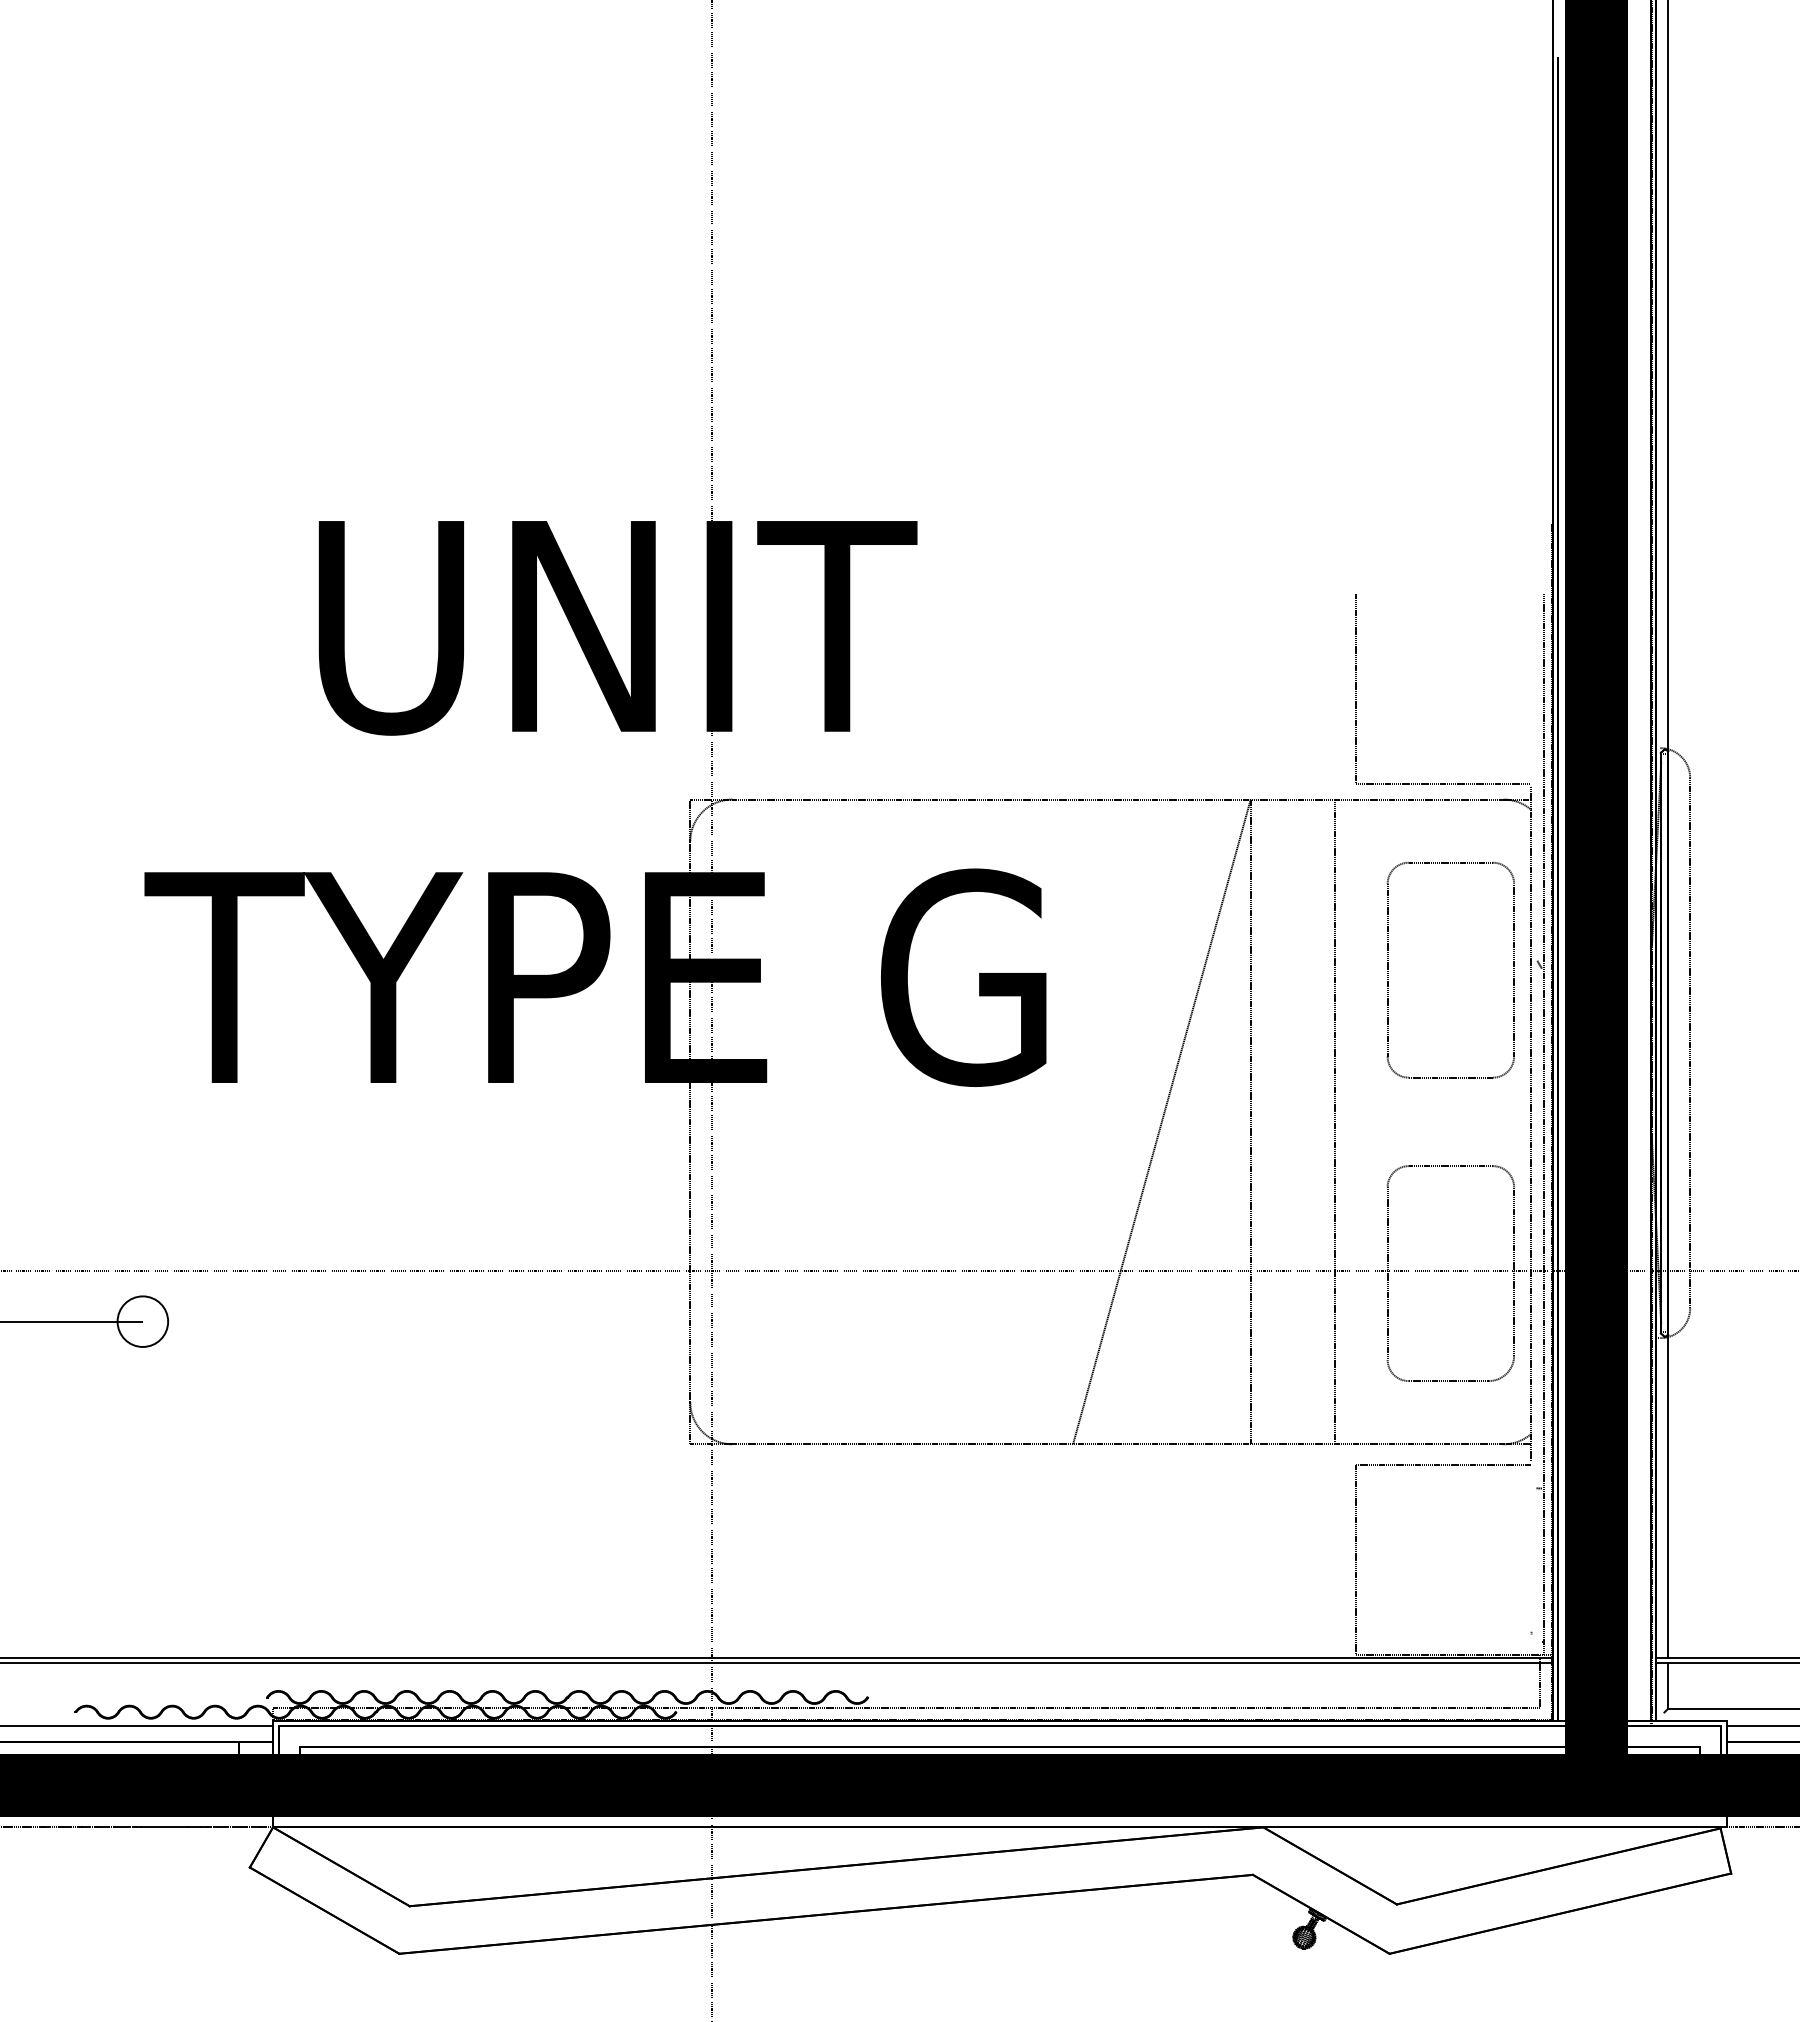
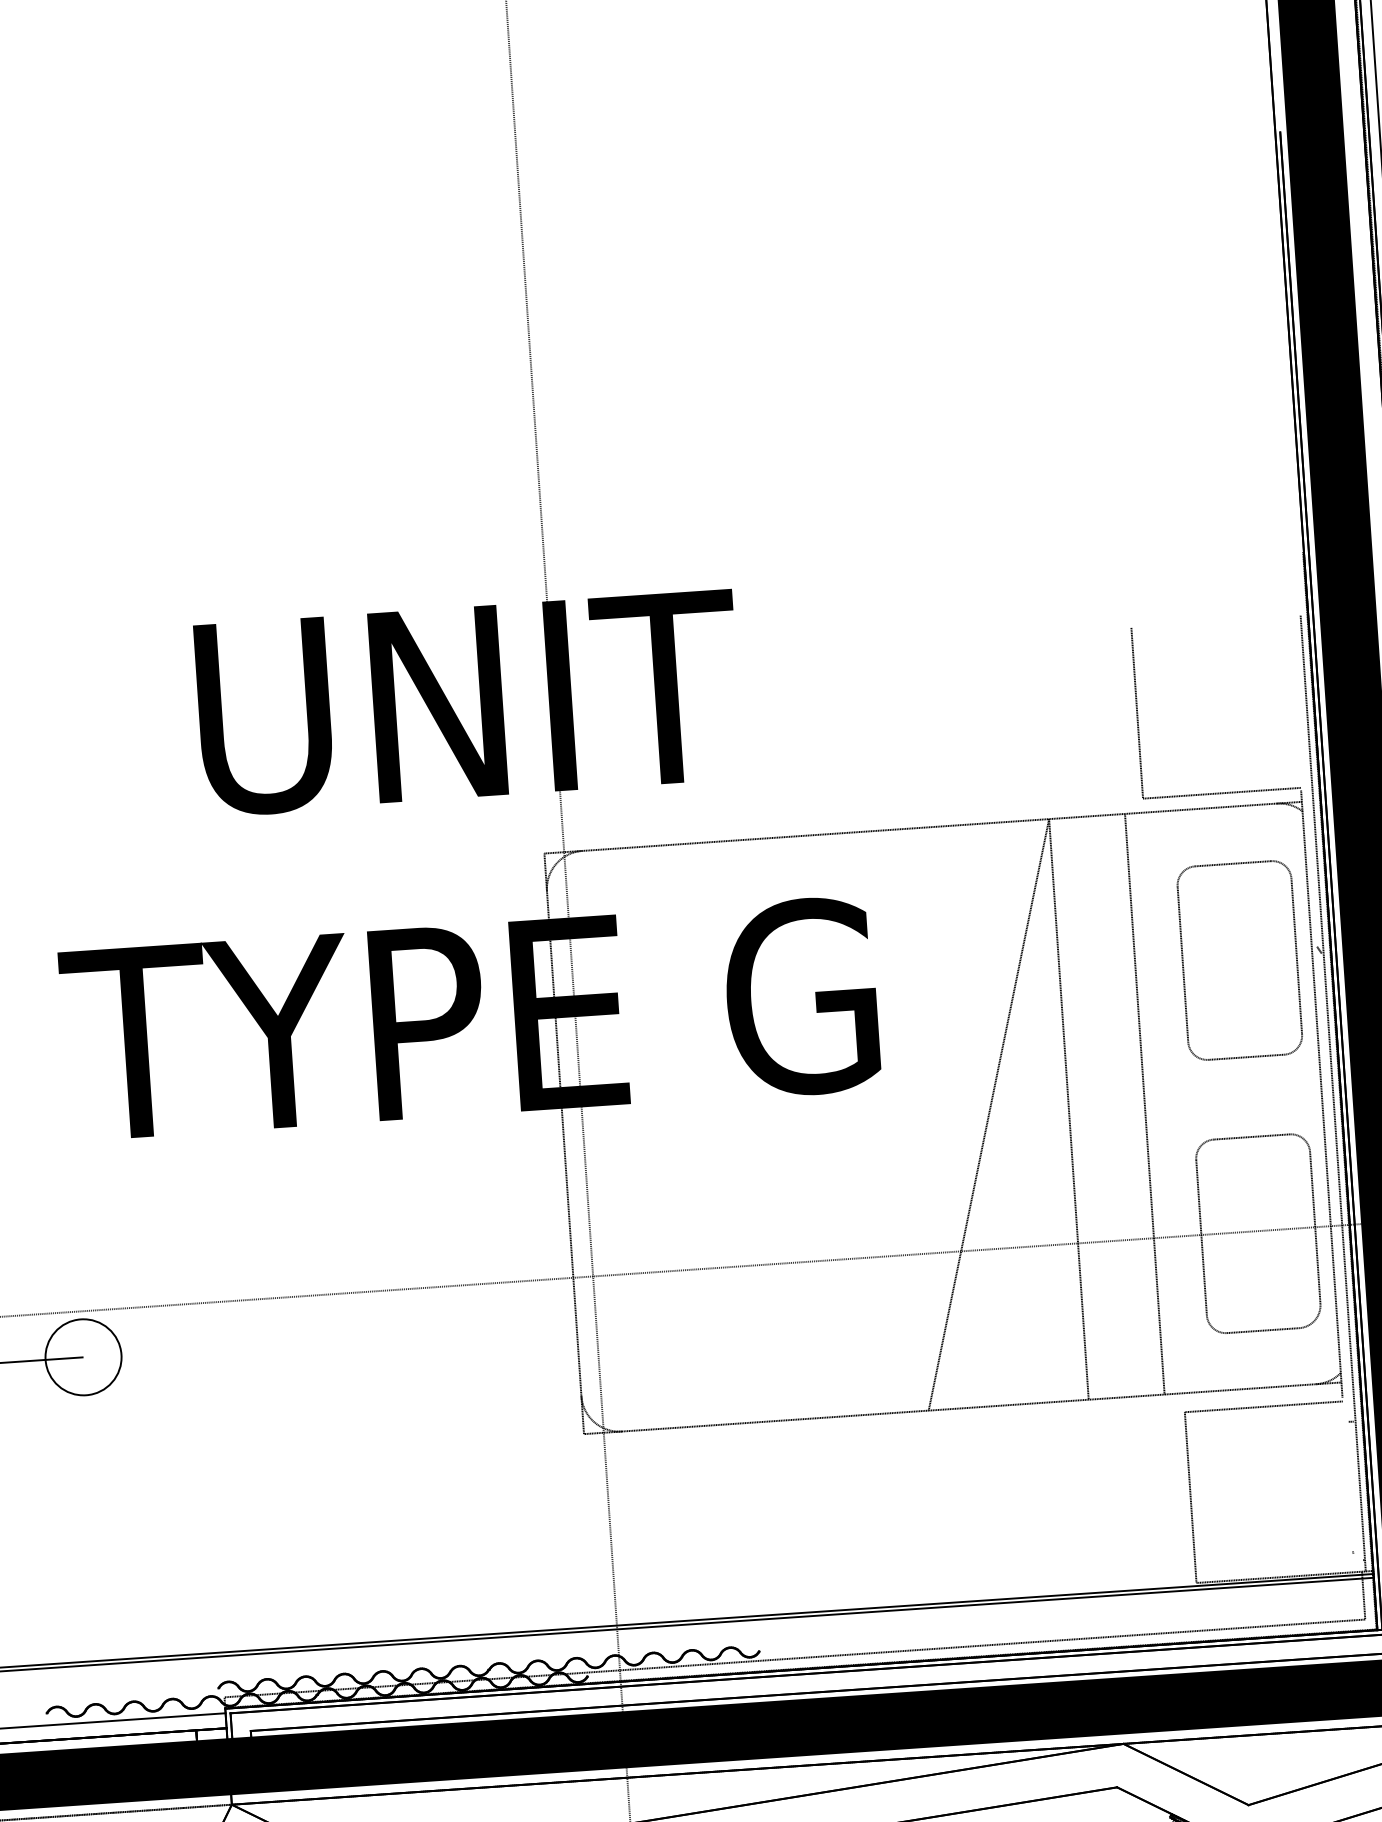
circle: (142, 1321) -> (83, 1357), size x1.67

